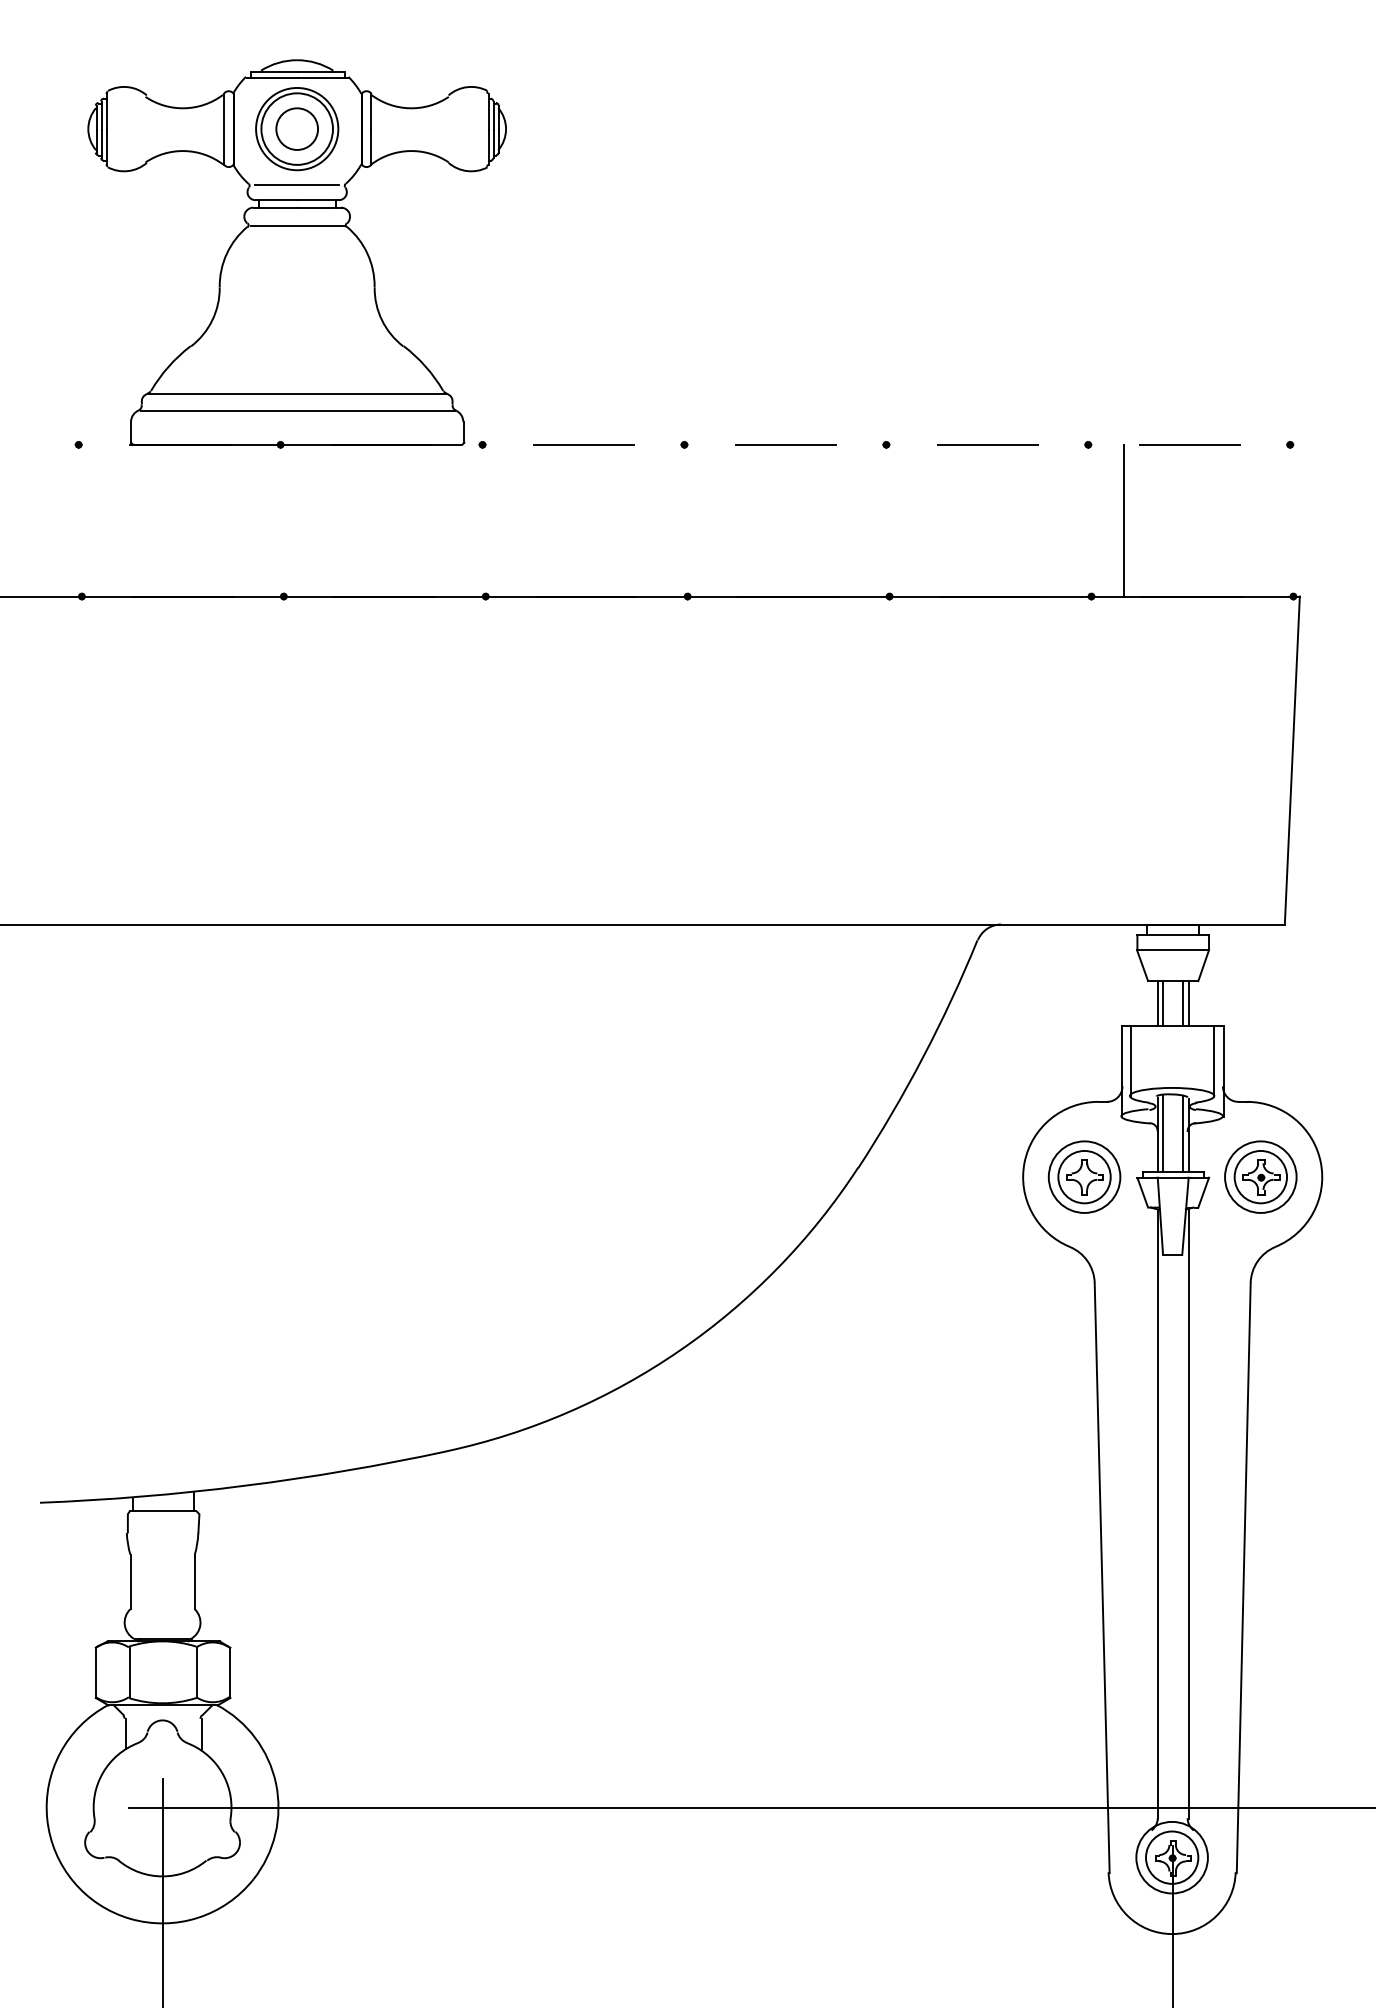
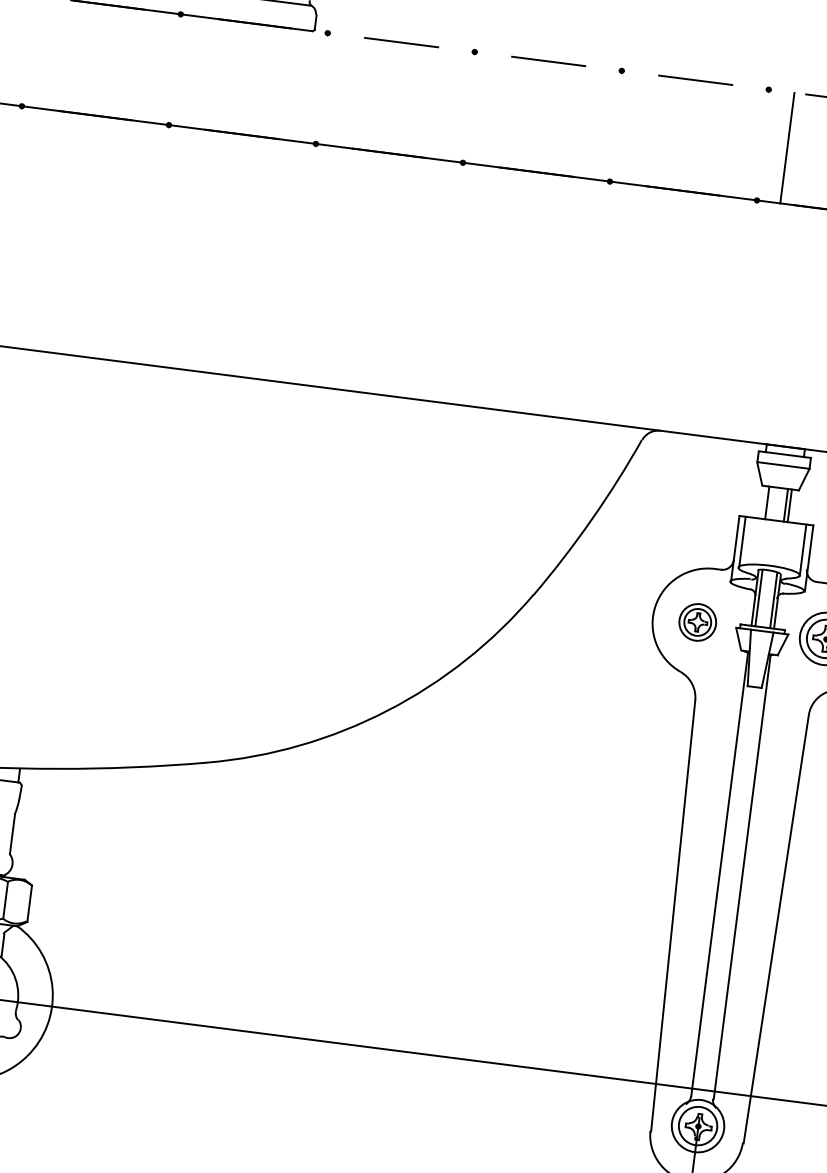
line: (1163, 1003) -> (771, 503), removed
part: (1084, 1176) -> (697, 621), size x0.7

